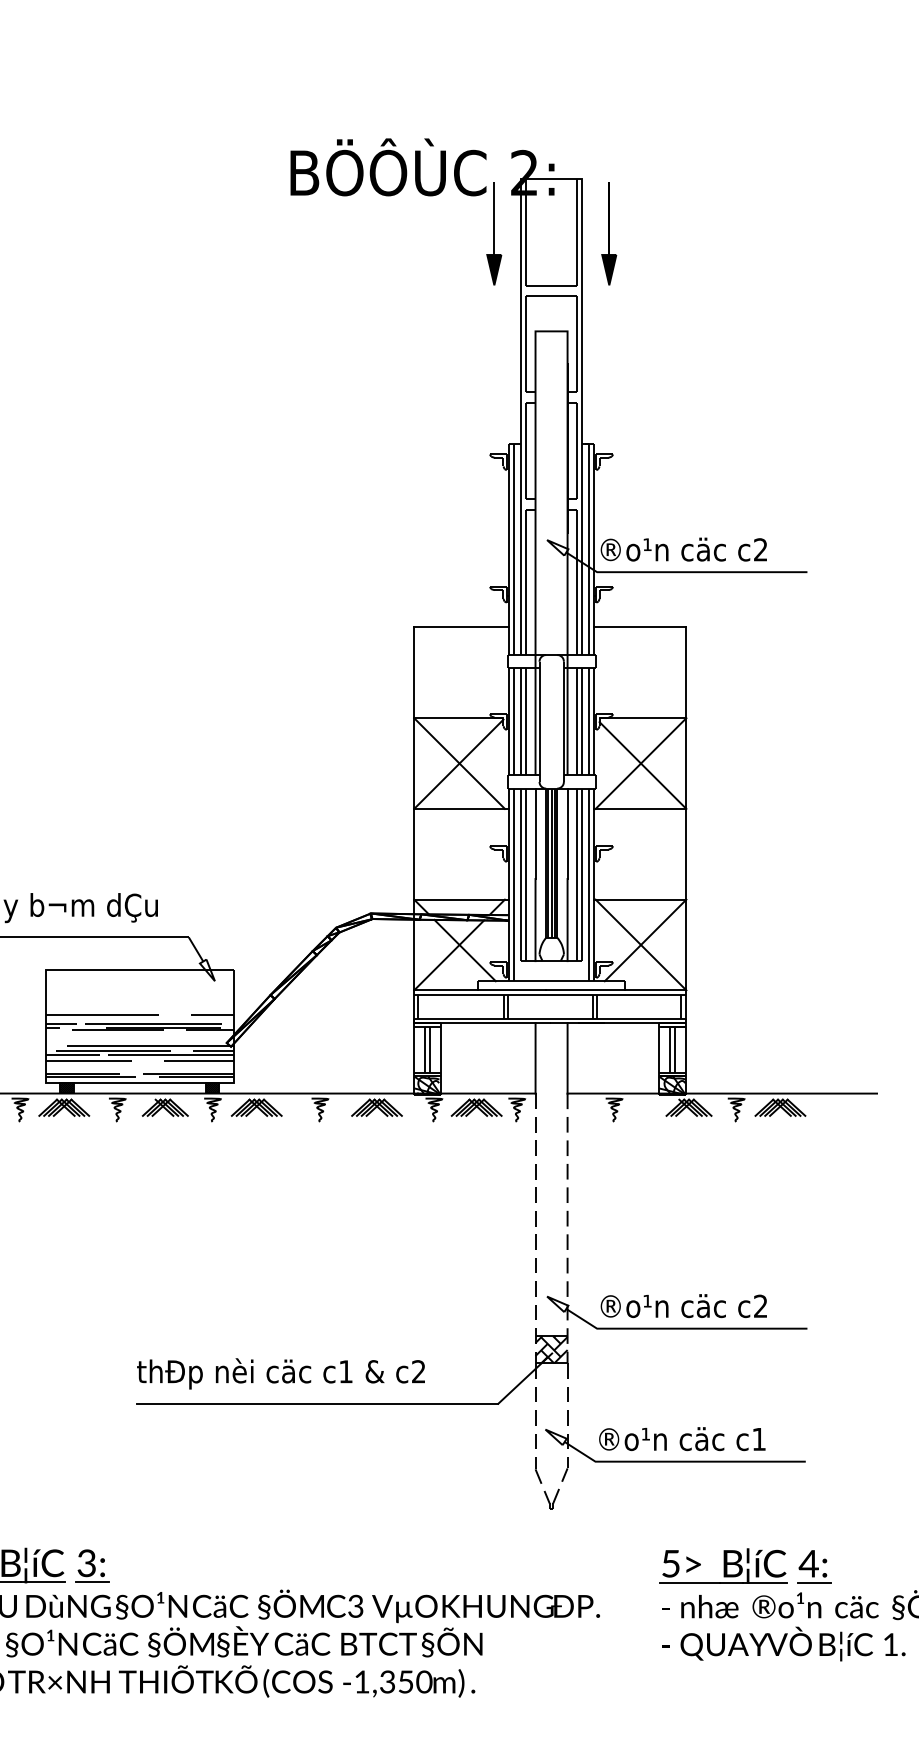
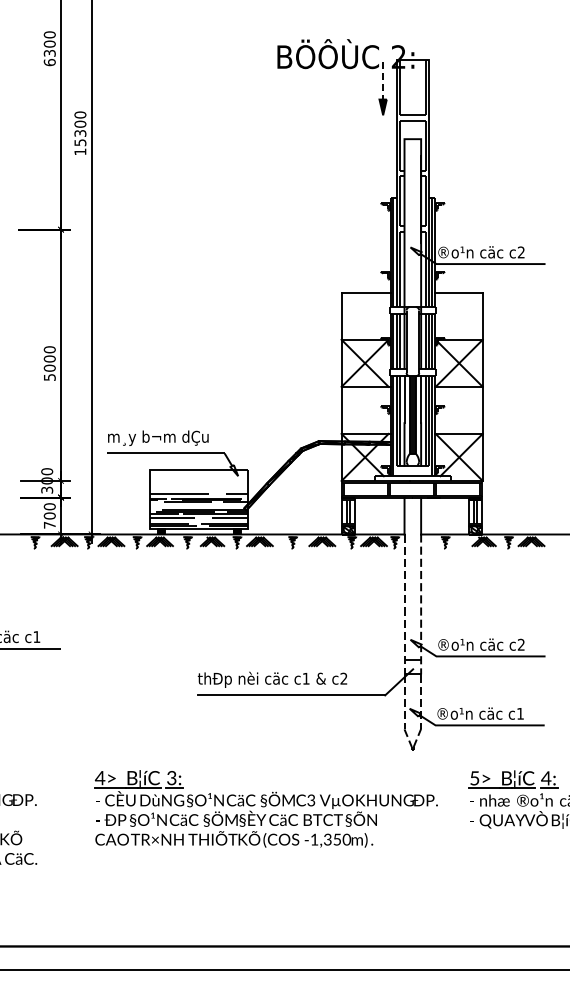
line: (495, 218) -> (383, 80), solid -> dashed
part: (608, 233) -> (442, 88), removed
hatch: (550, 1350) -> (412, 667), removed

